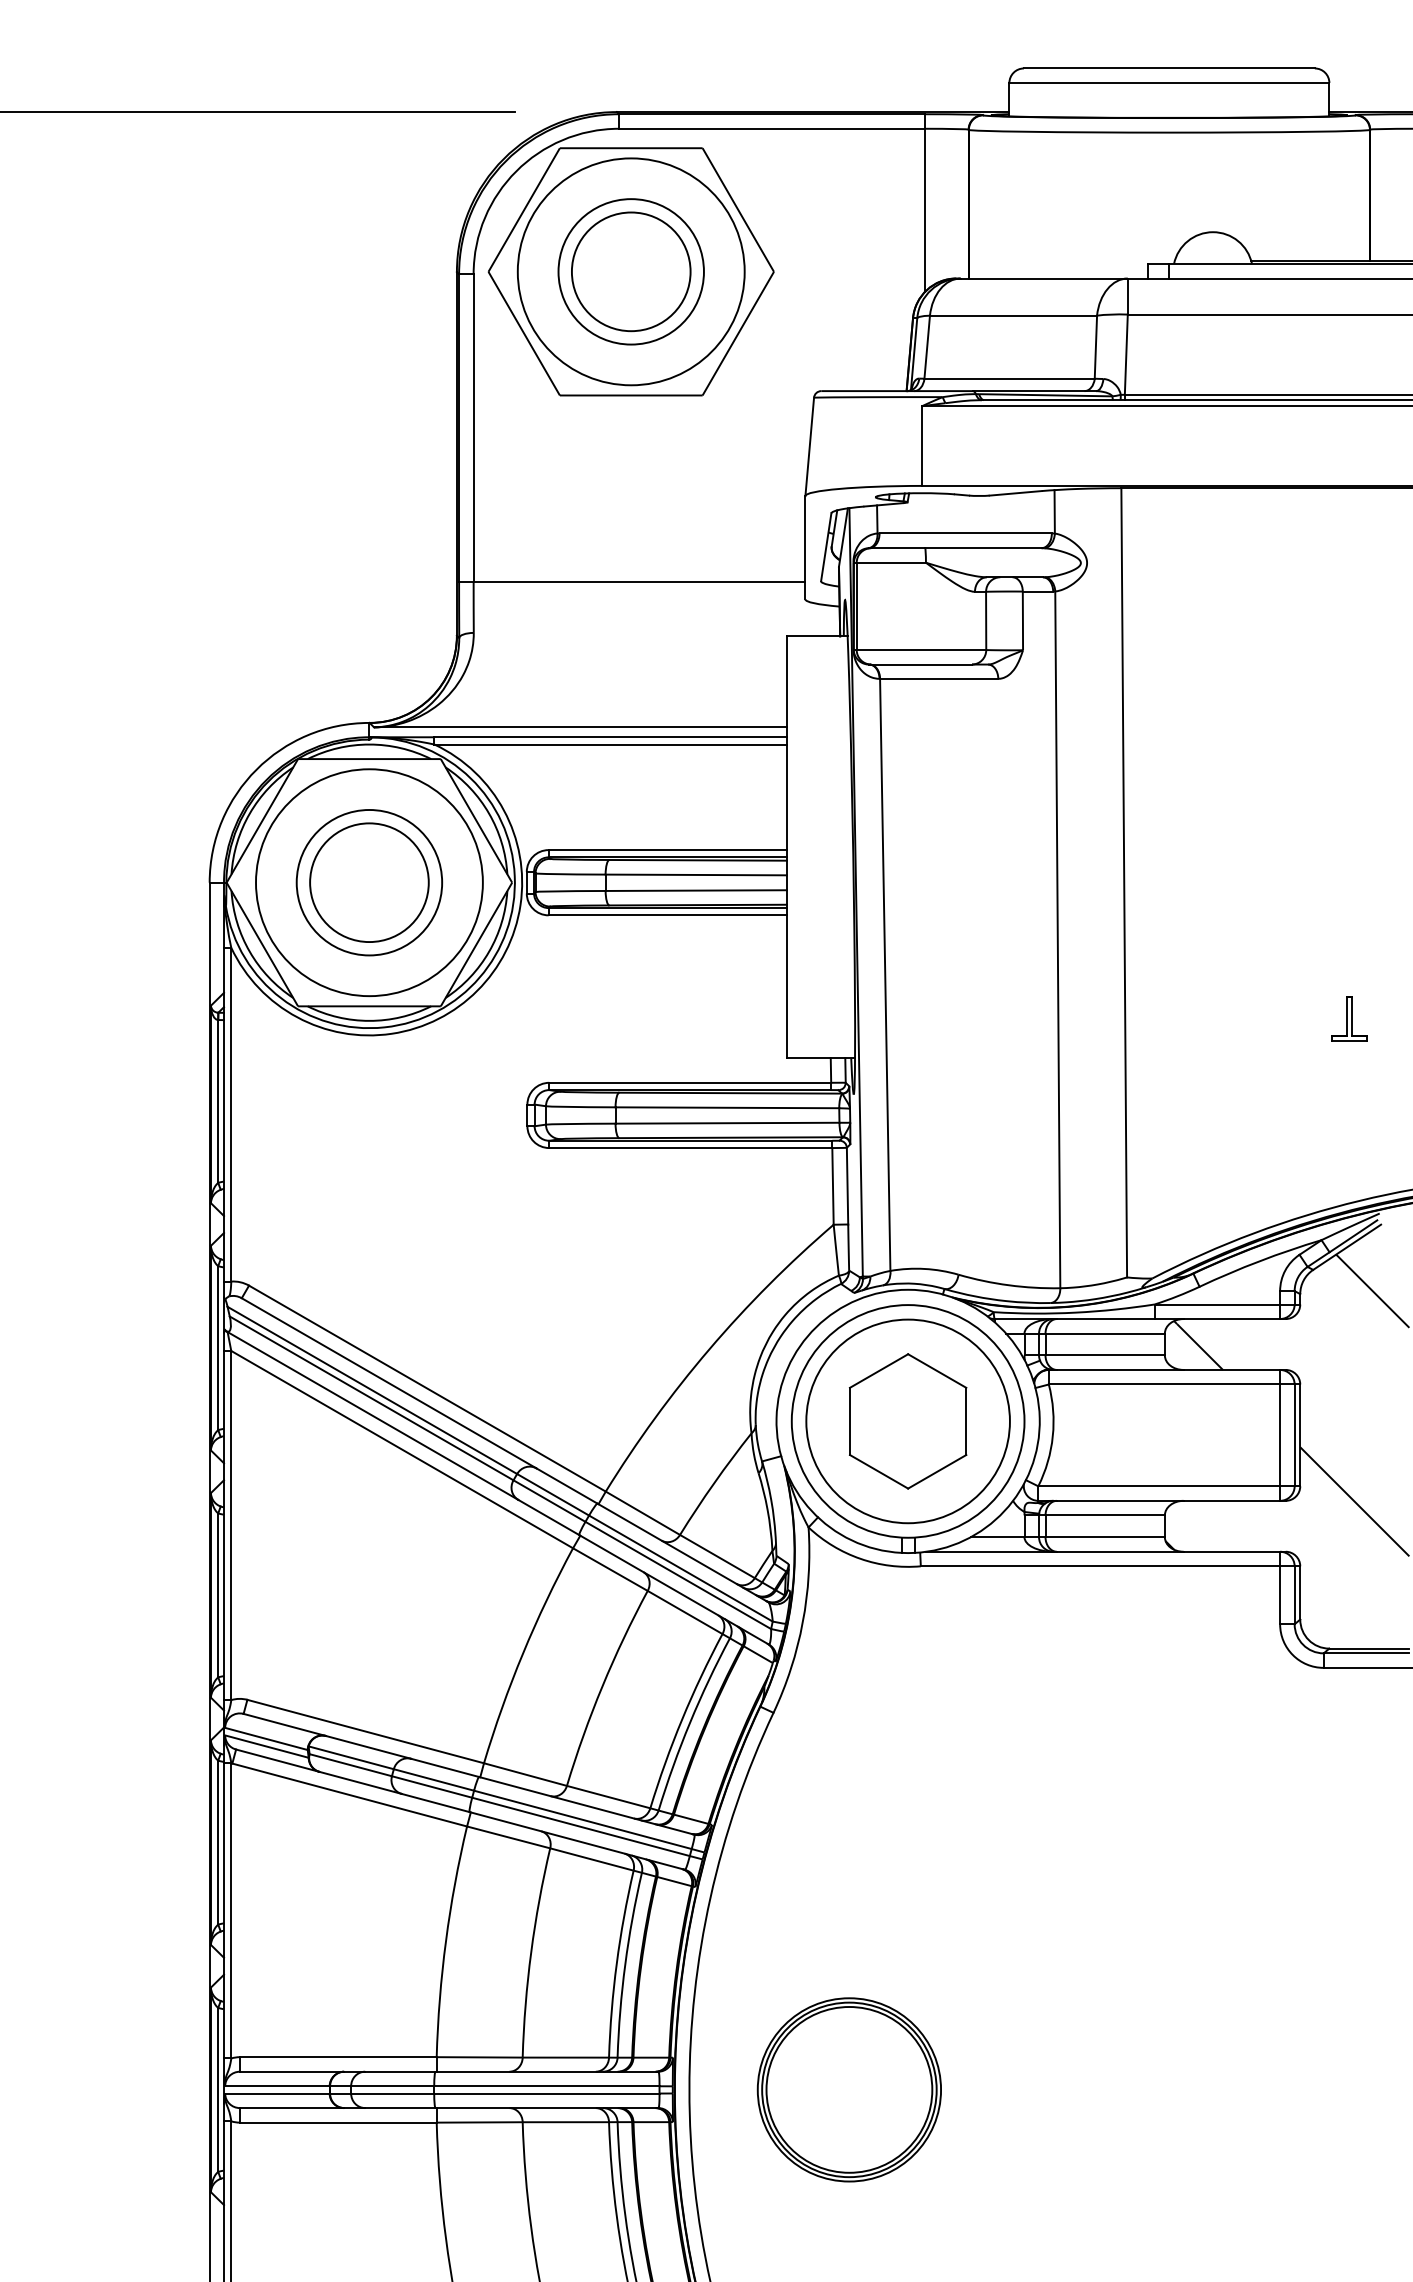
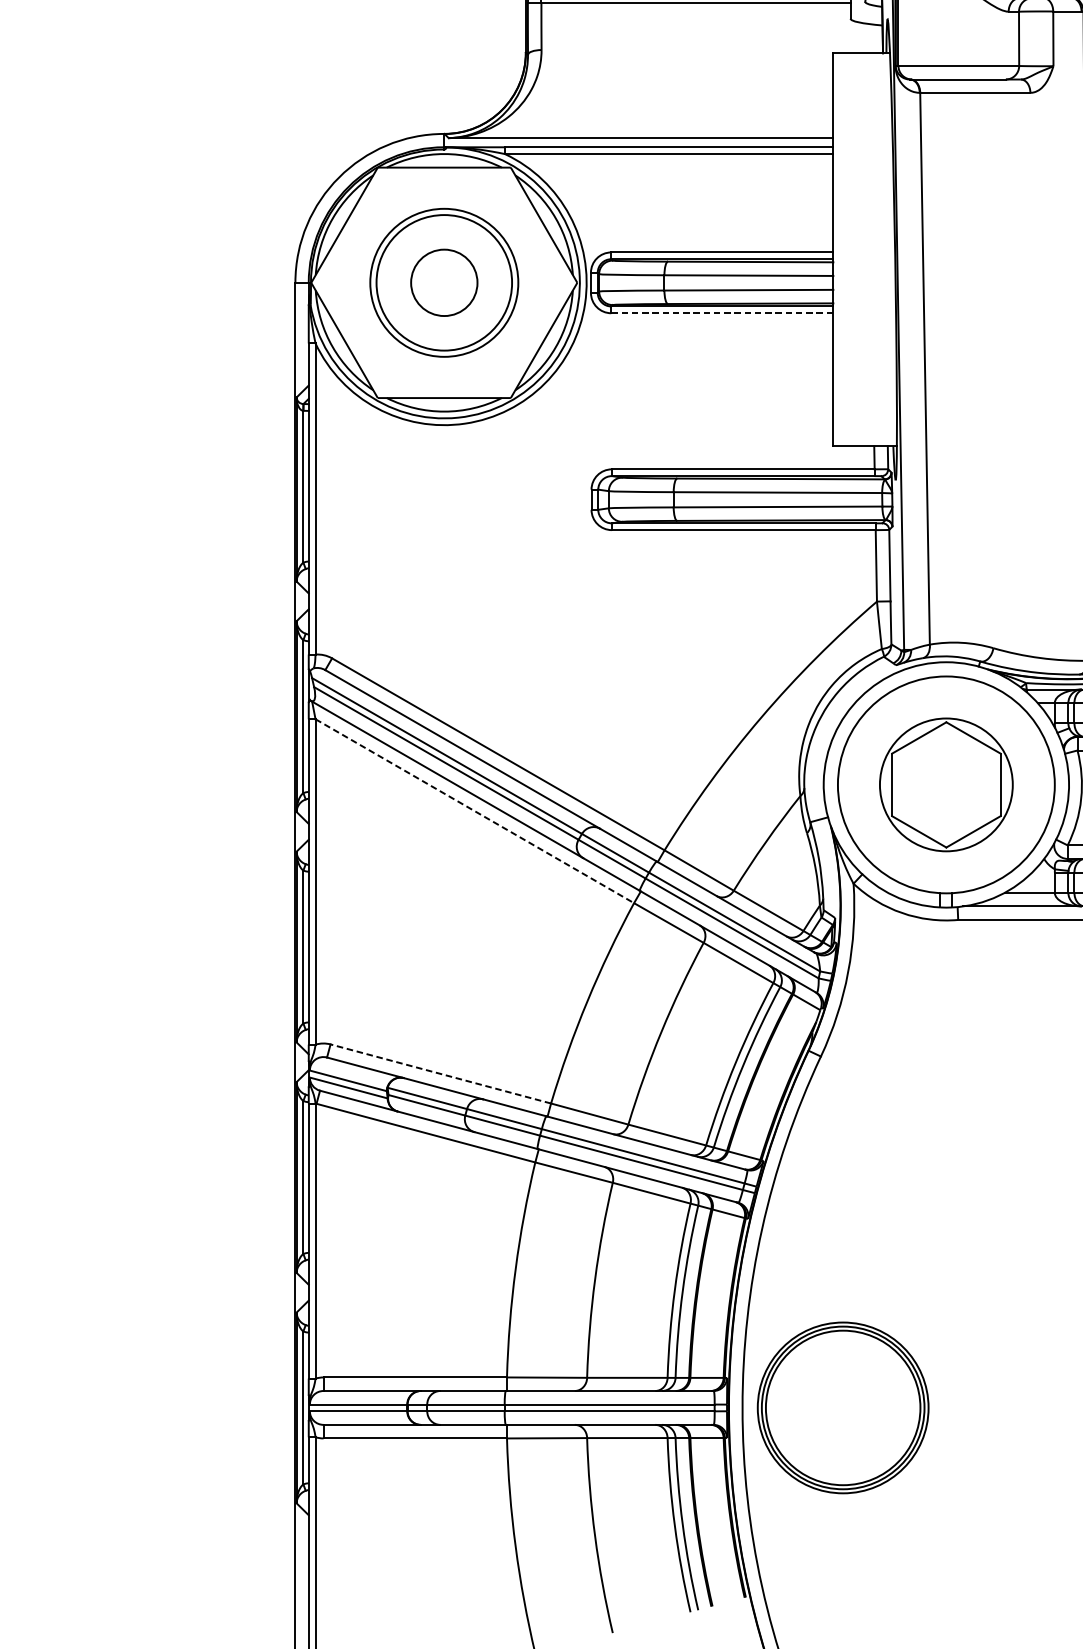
circle: (369, 882) -> (444, 282), size x0.6
circle: (369, 882) -> (444, 282), size x0.7
line: (668, 915) -> (723, 313), solid -> dashed
circle: (907, 1421) -> (945, 784), size x0.7
line: (402, 1449) -> (475, 811), solid -> dashed
line: (365, 1731) -> (440, 1073), solid -> dashed
part: (848, 2089) -> (842, 1407), moved

